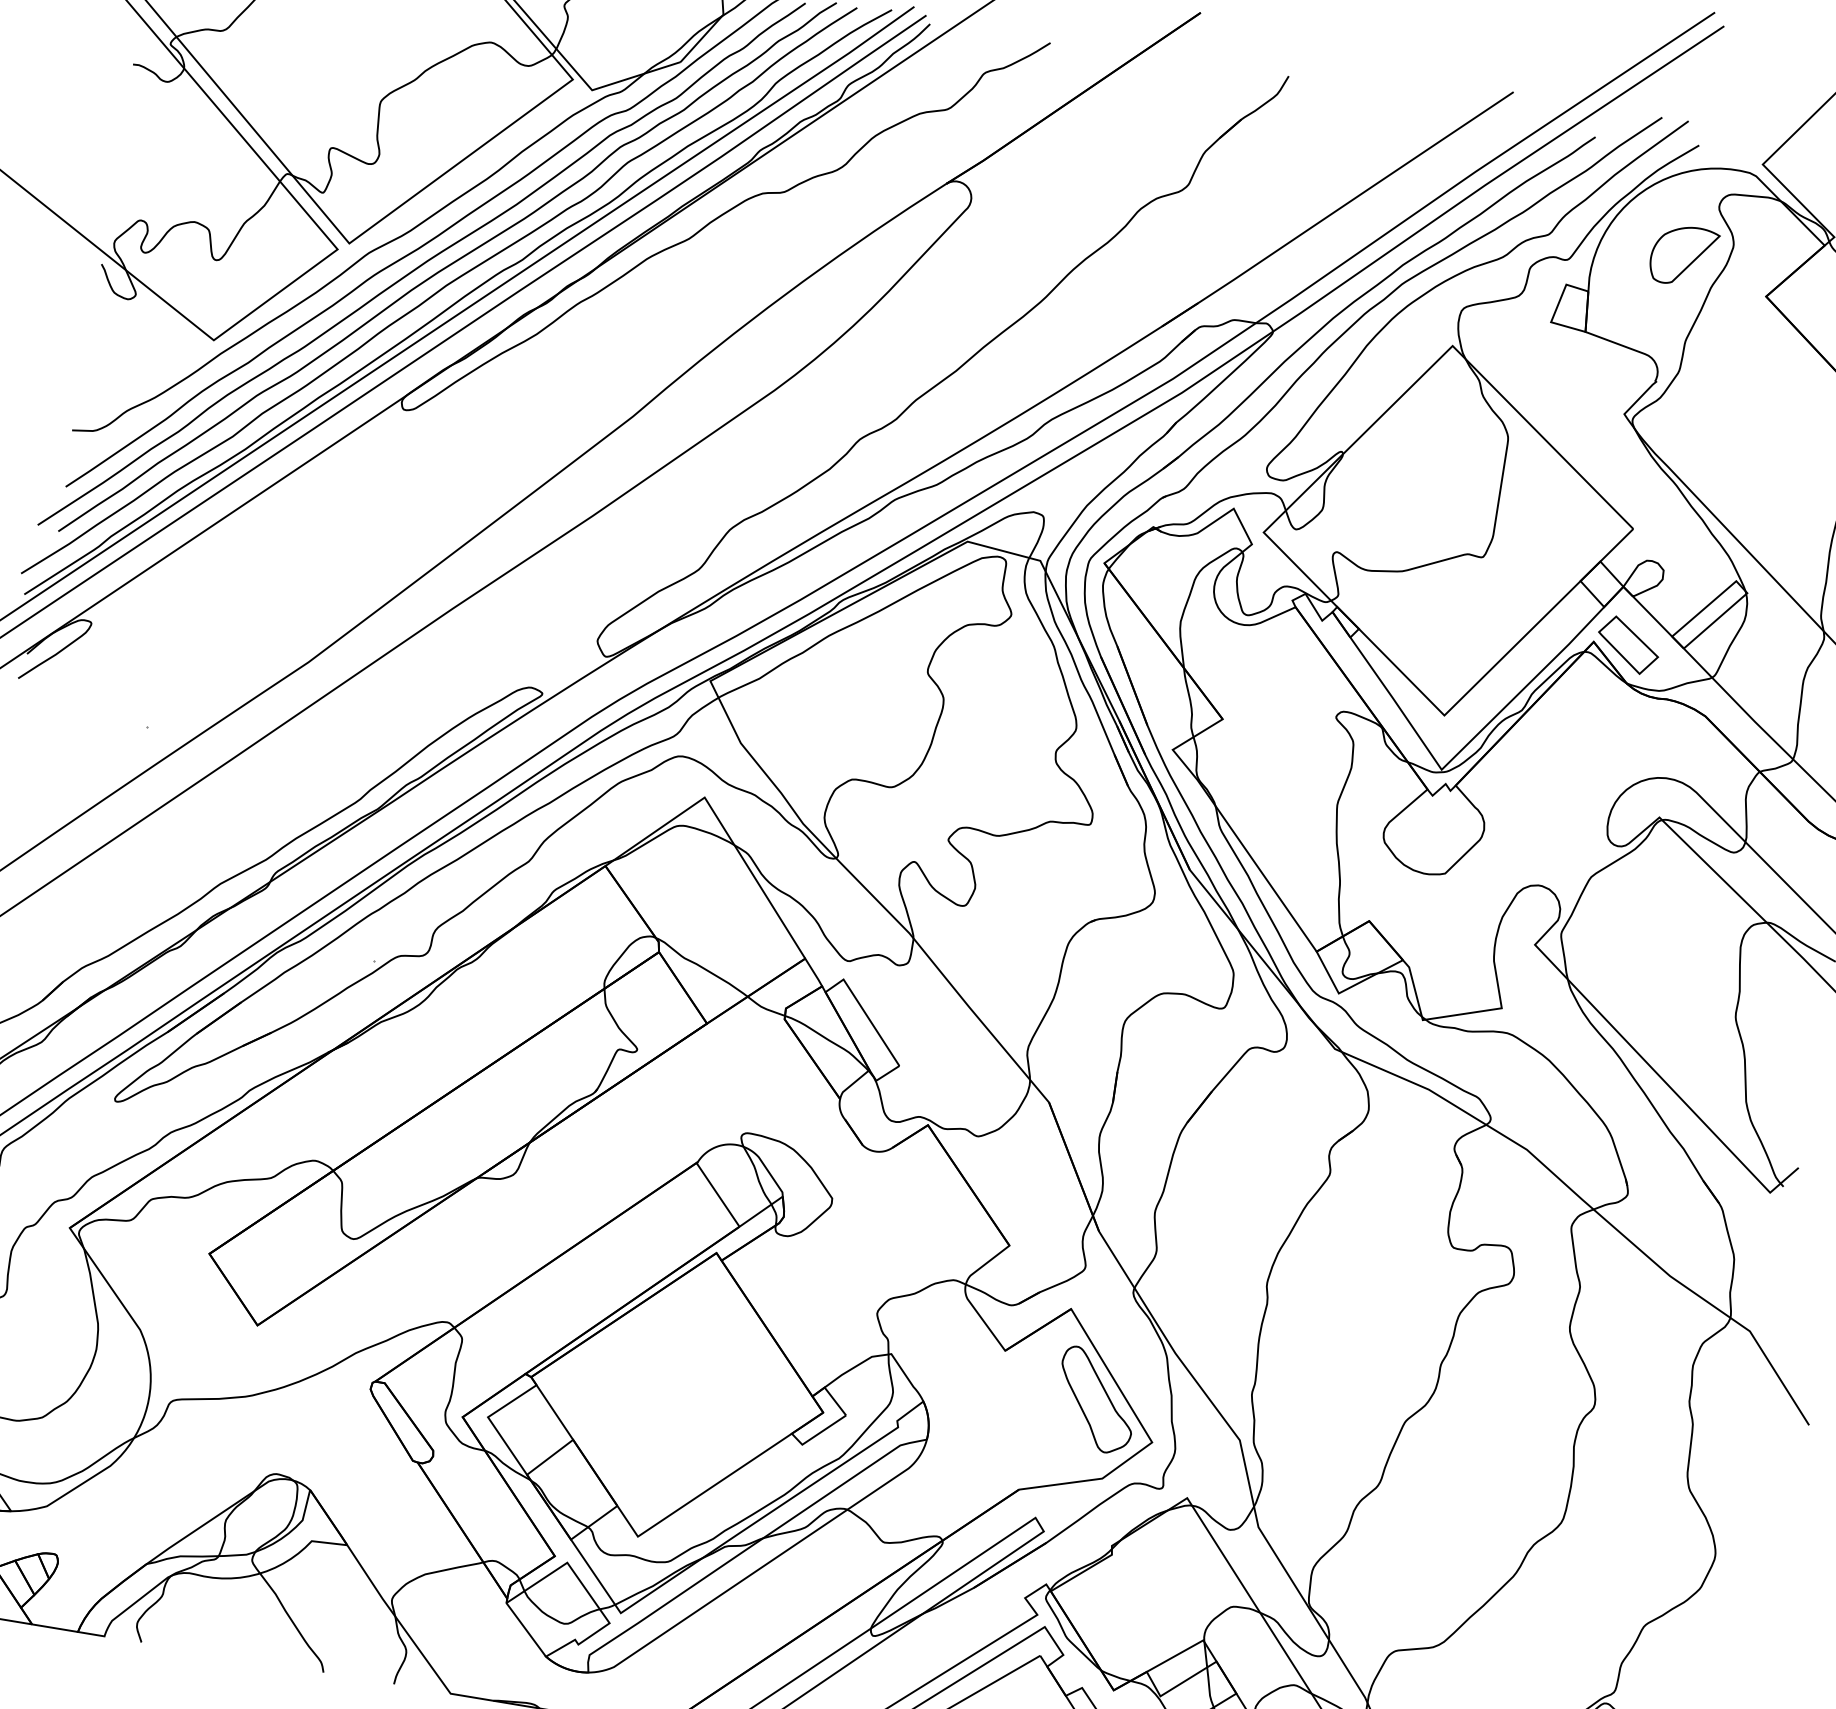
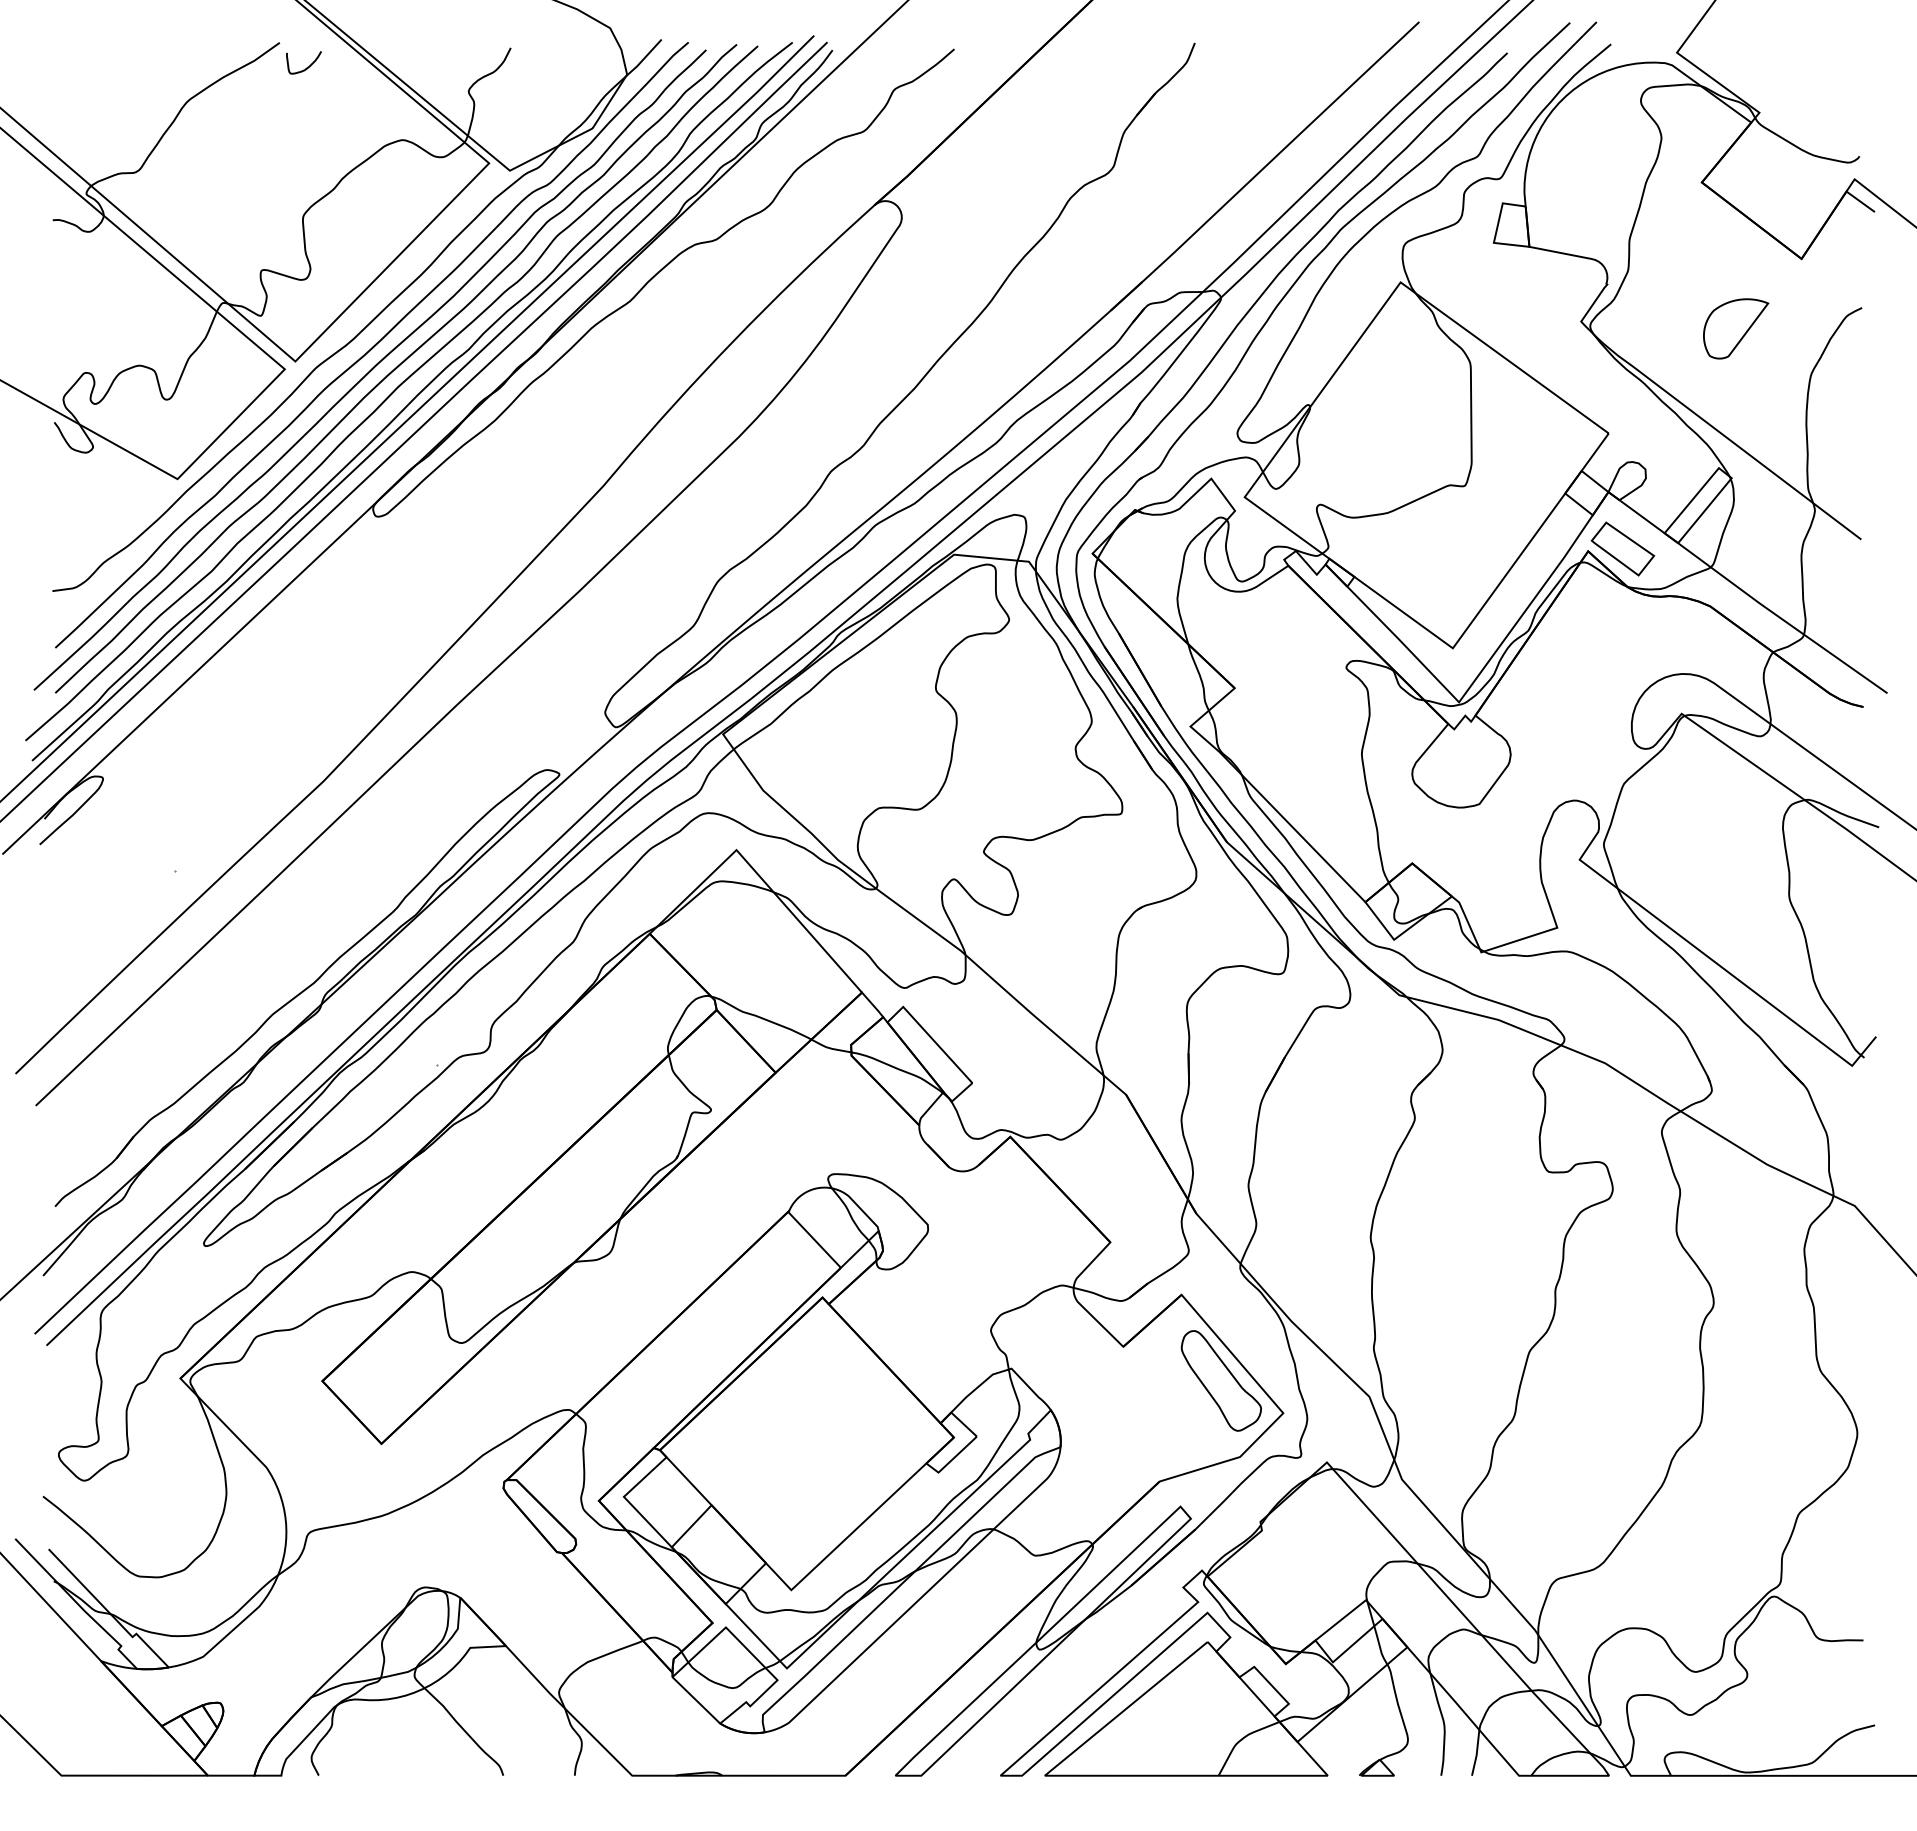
part: (1684, 255) -> (1736, 328), moved

